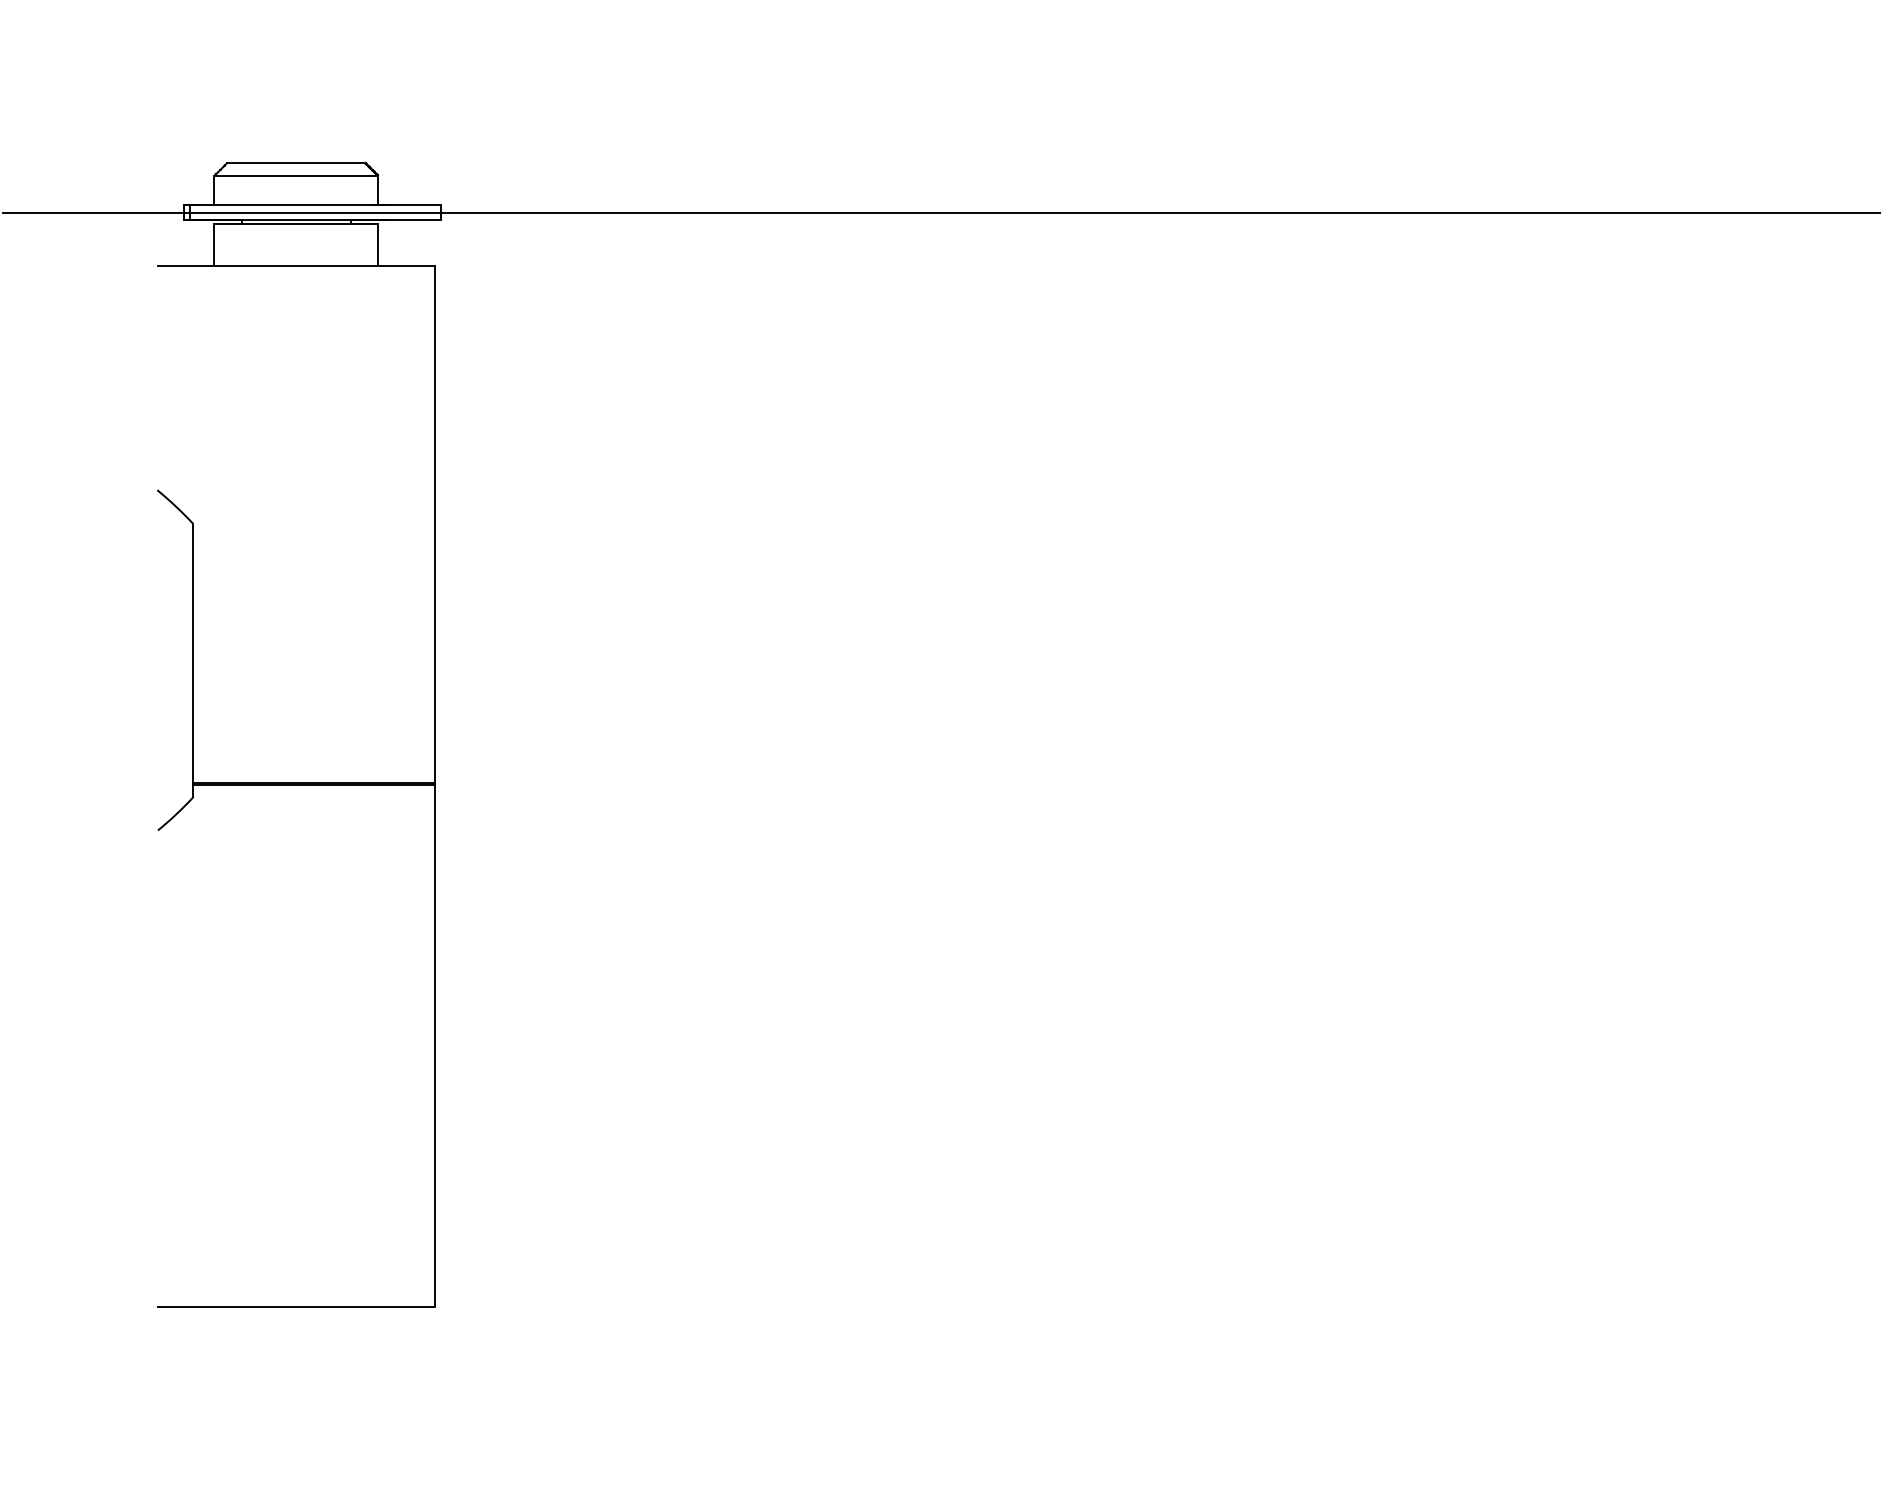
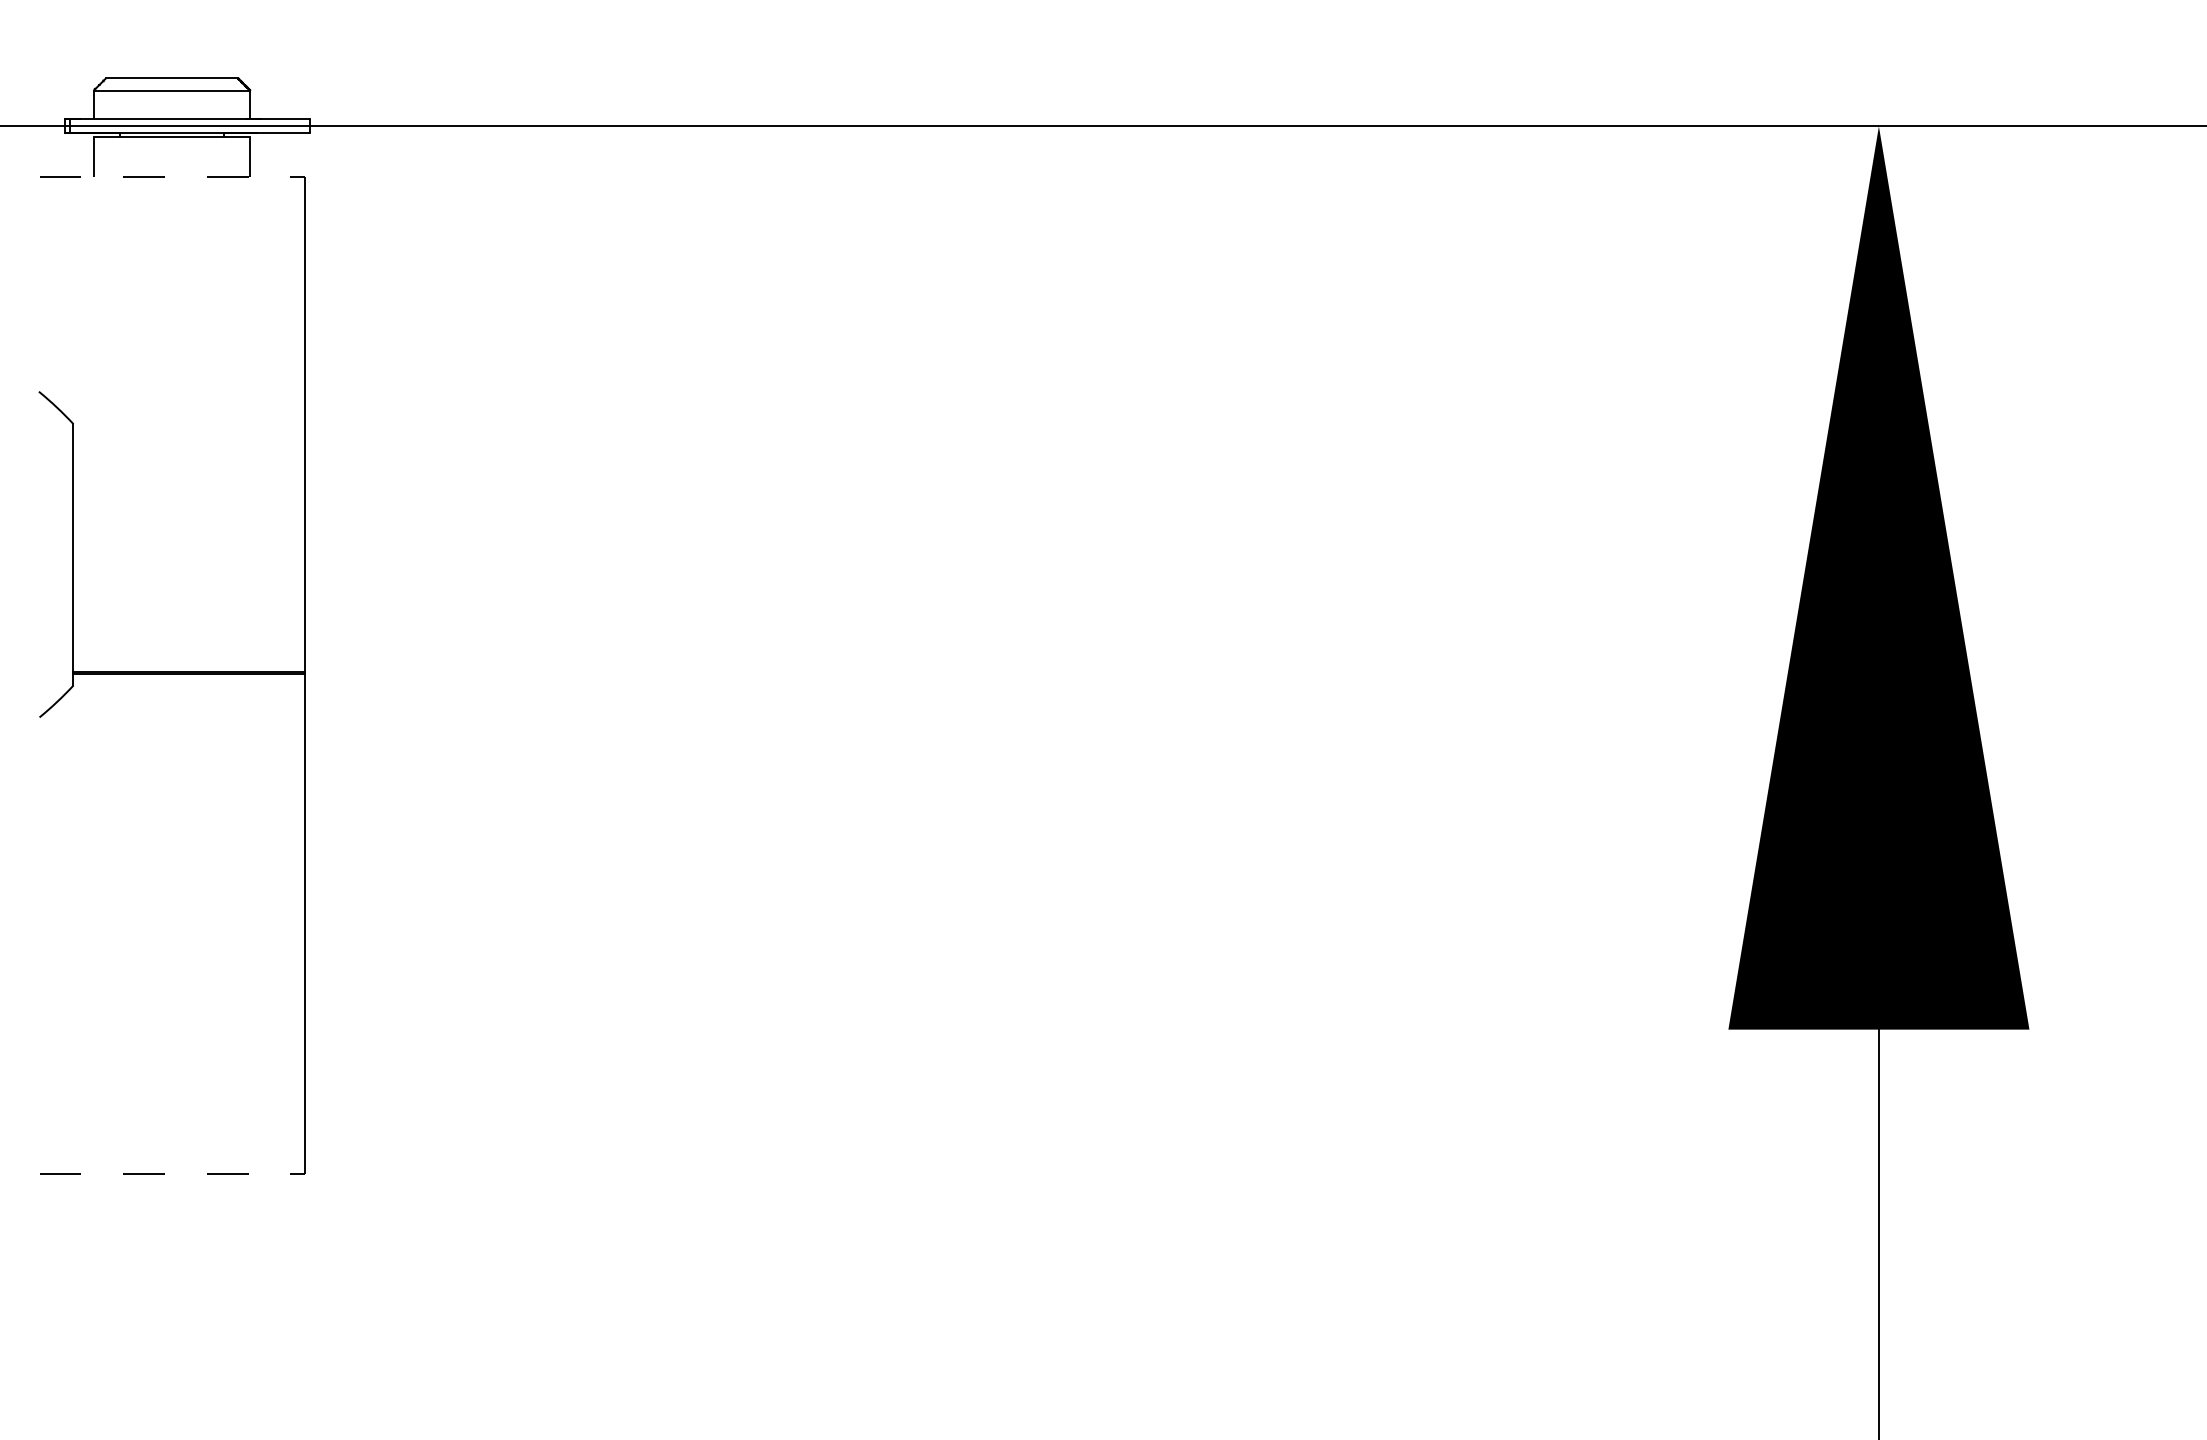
line: (296, 265) -> (172, 176), solid -> dashed
line: (296, 1306) -> (172, 1173), solid -> dashed

